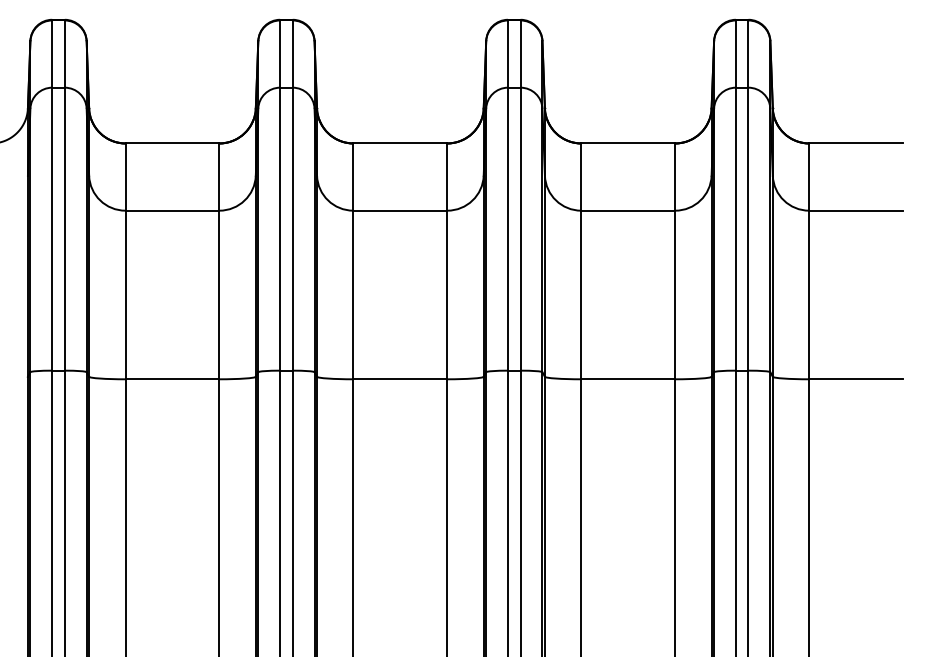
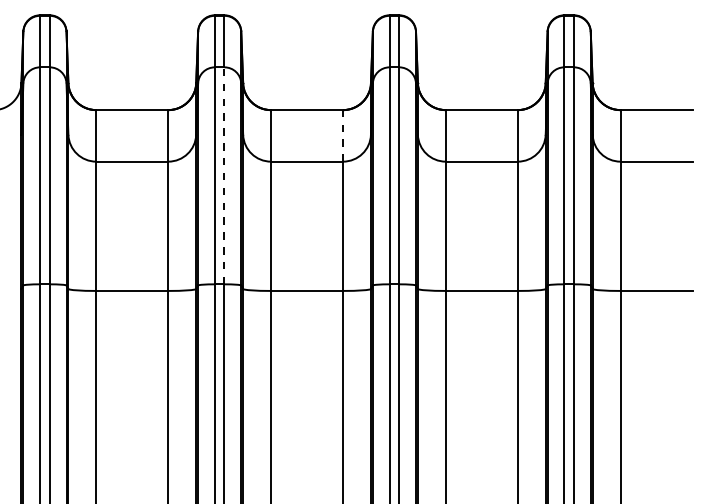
line: (447, 177) -> (343, 136), solid -> dashed
line: (292, 228) -> (224, 175), solid -> dashed

